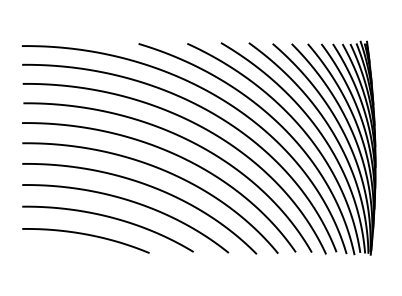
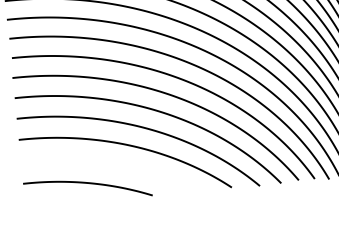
curve: (110, 218) -> (110, 164), removed

